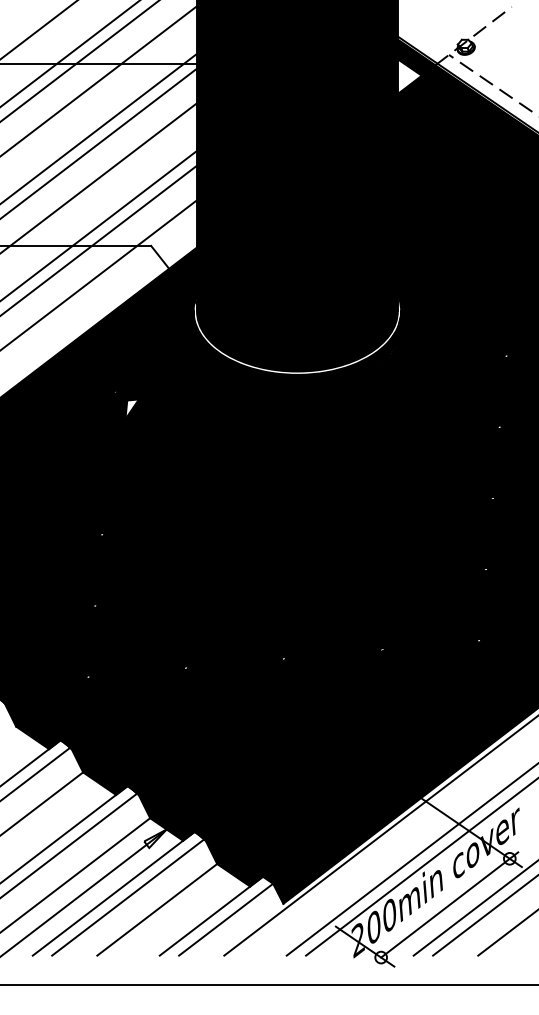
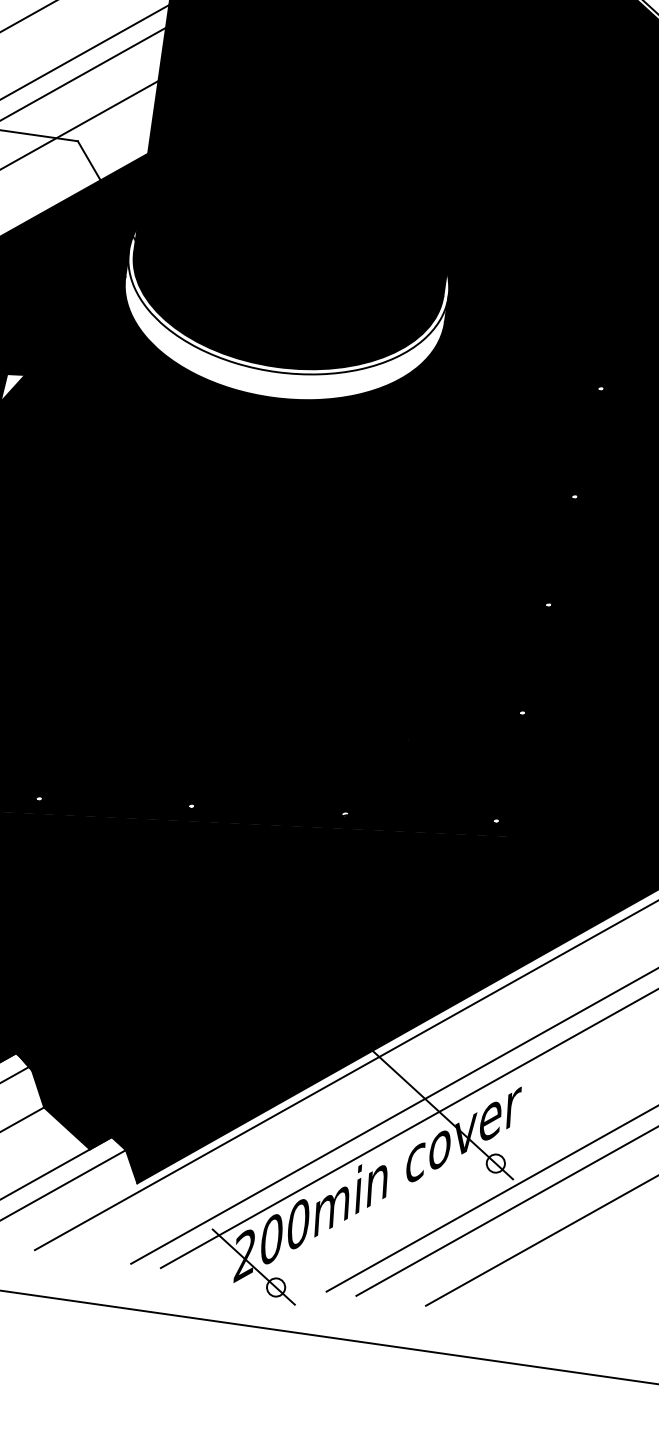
fill: (297, 351) -> (280, 335), removed
line: (449, 904) -> (392, 1220), removed

